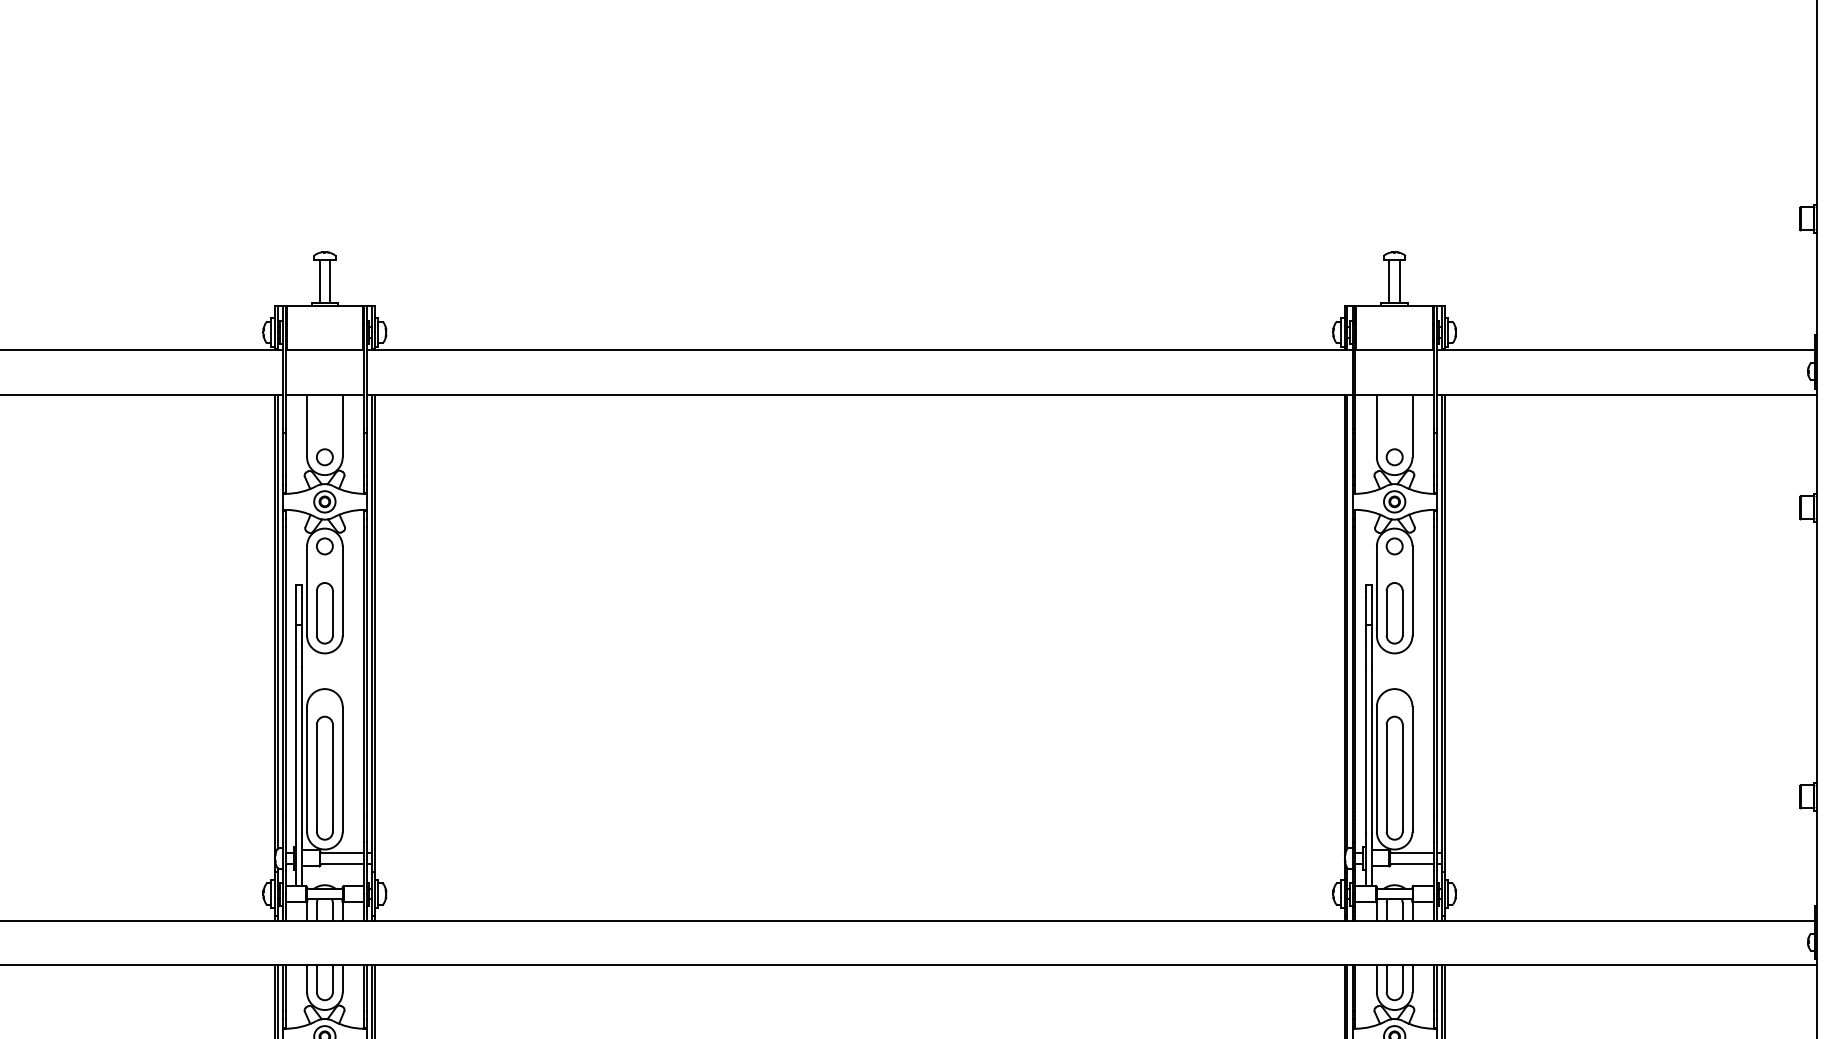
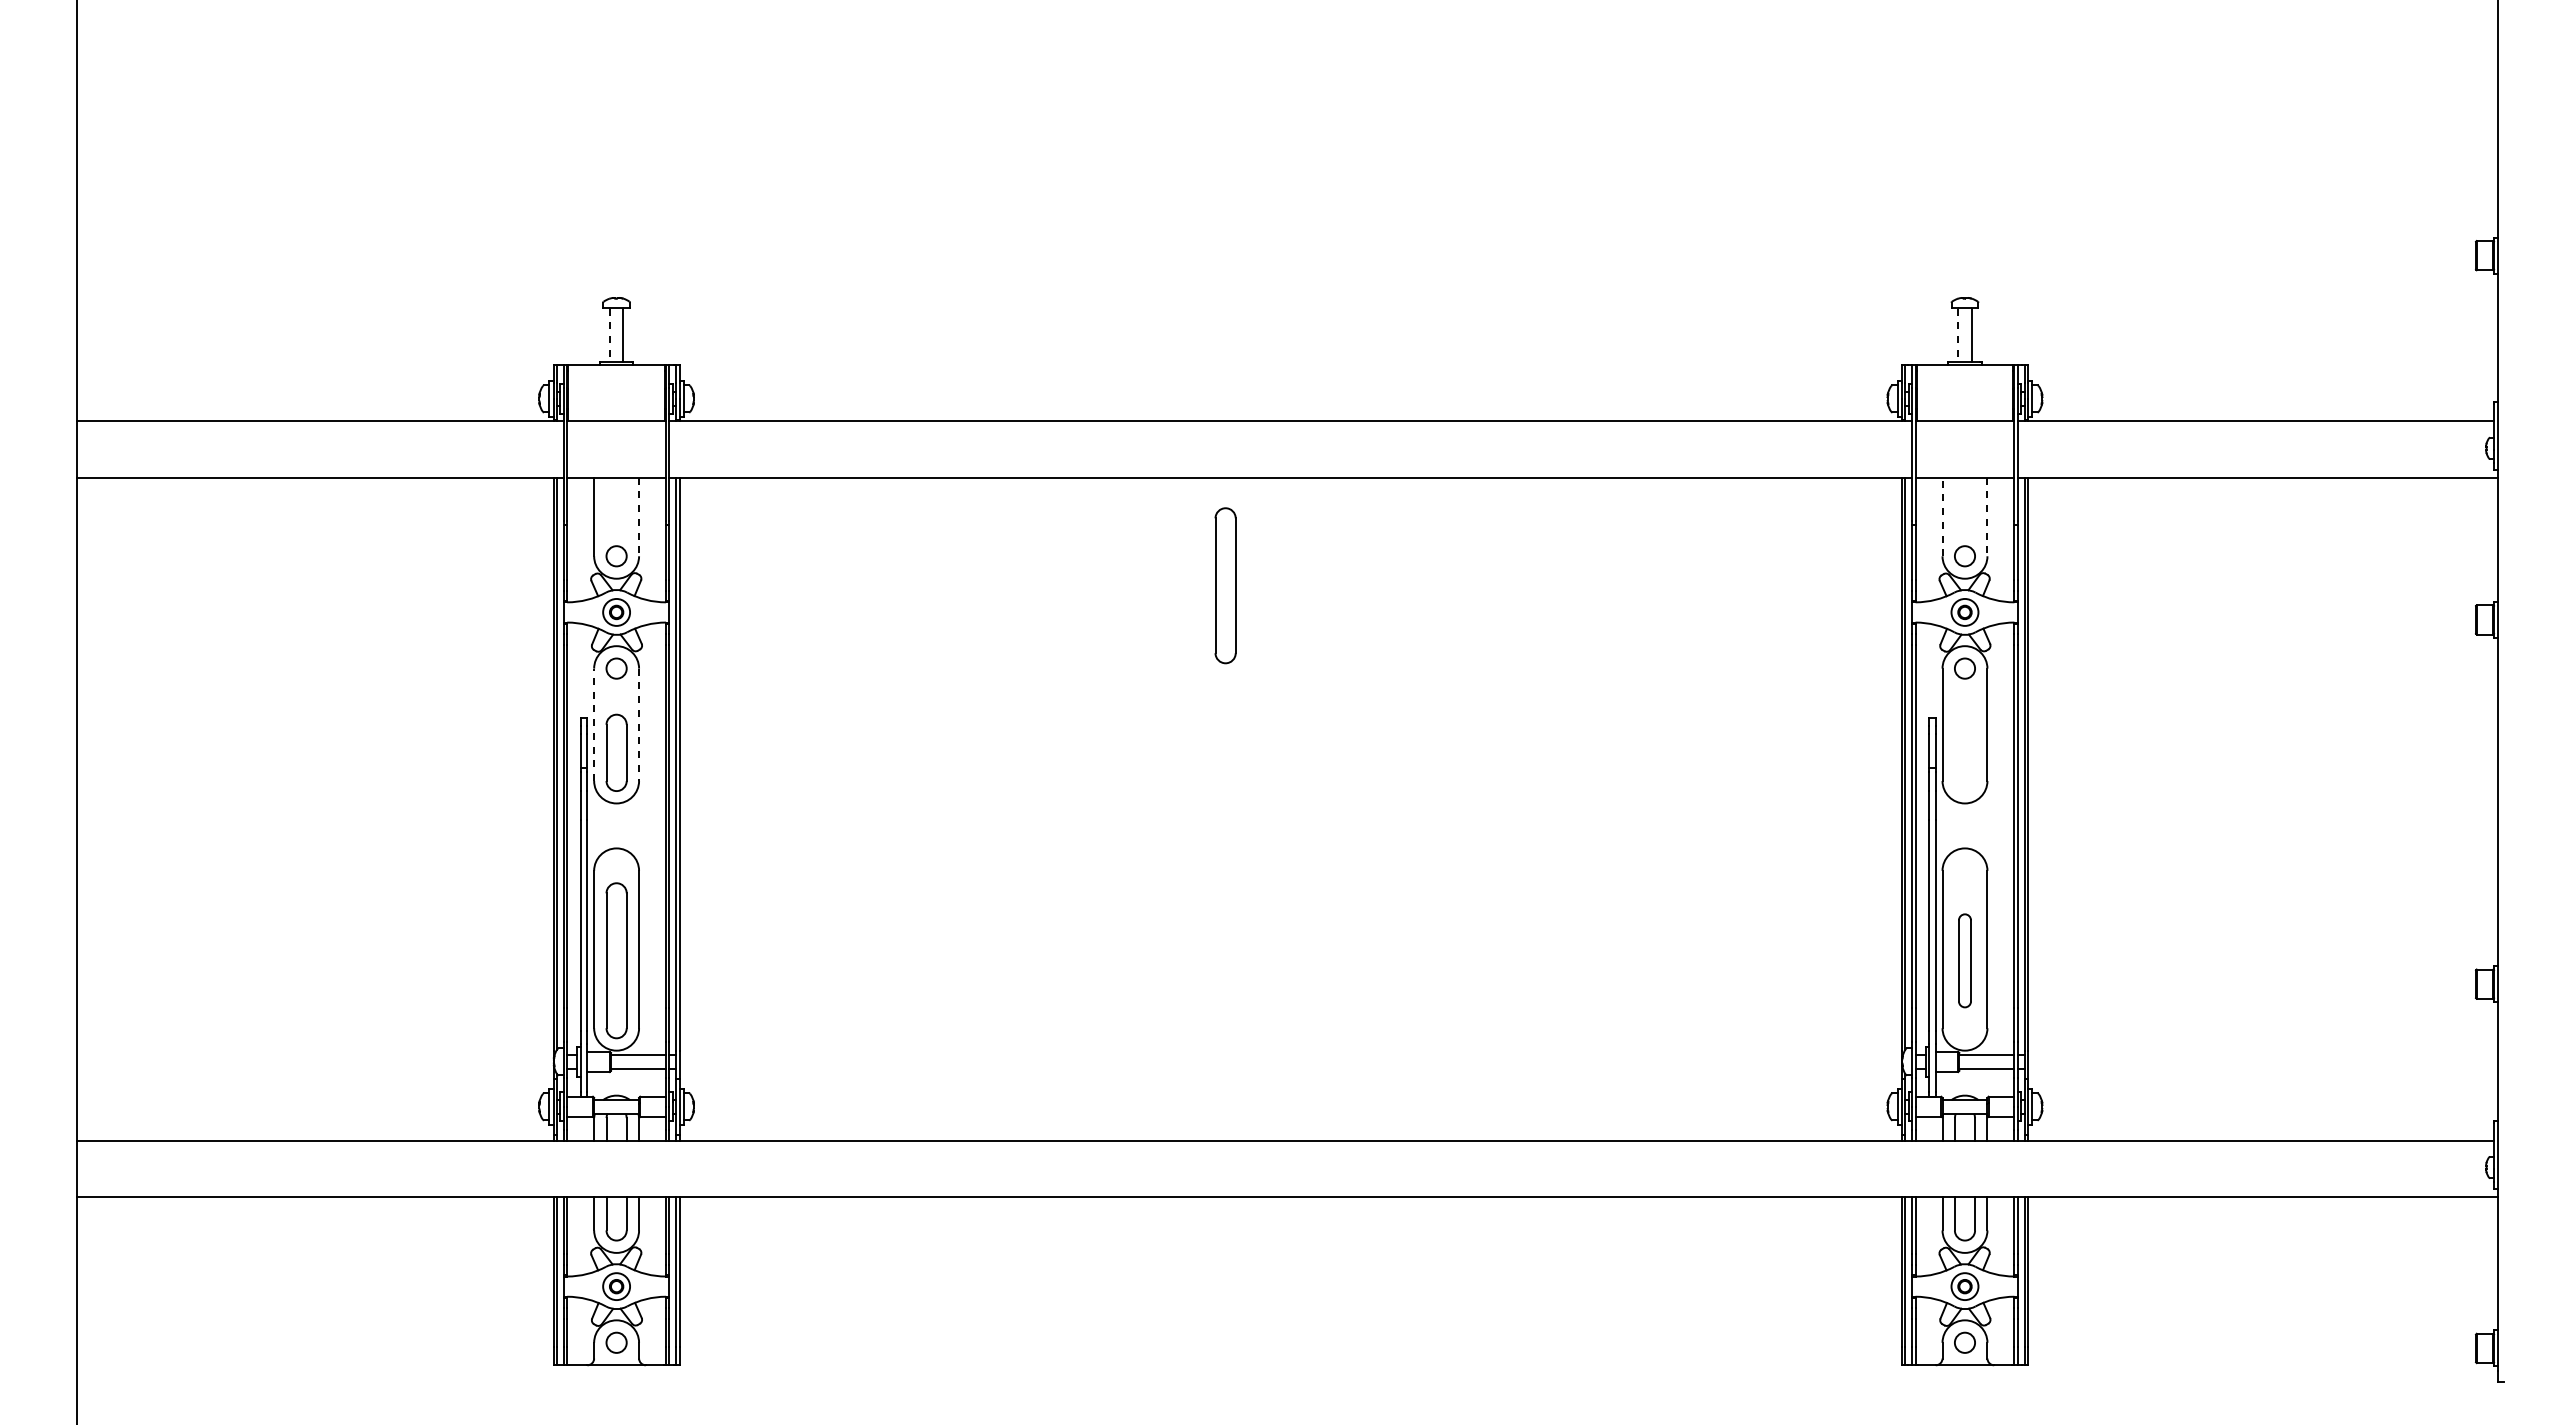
line: (319, 282) -> (609, 335), solid -> dashed
line: (1389, 282) -> (1958, 335), solid -> dashed
line: (1376, 425) -> (1942, 516), solid -> dashed
line: (343, 426) -> (639, 517), solid -> dashed
line: (1412, 426) -> (1987, 517), solid -> dashed
part: (807, 480) -> (1225, 585), added
line: (307, 590) -> (594, 724), solid -> dashed
line: (343, 591) -> (639, 725), solid -> dashed
part: (1394, 612) -> (1964, 752), removed
part: (1394, 778) -> (1964, 960), size x0.6

